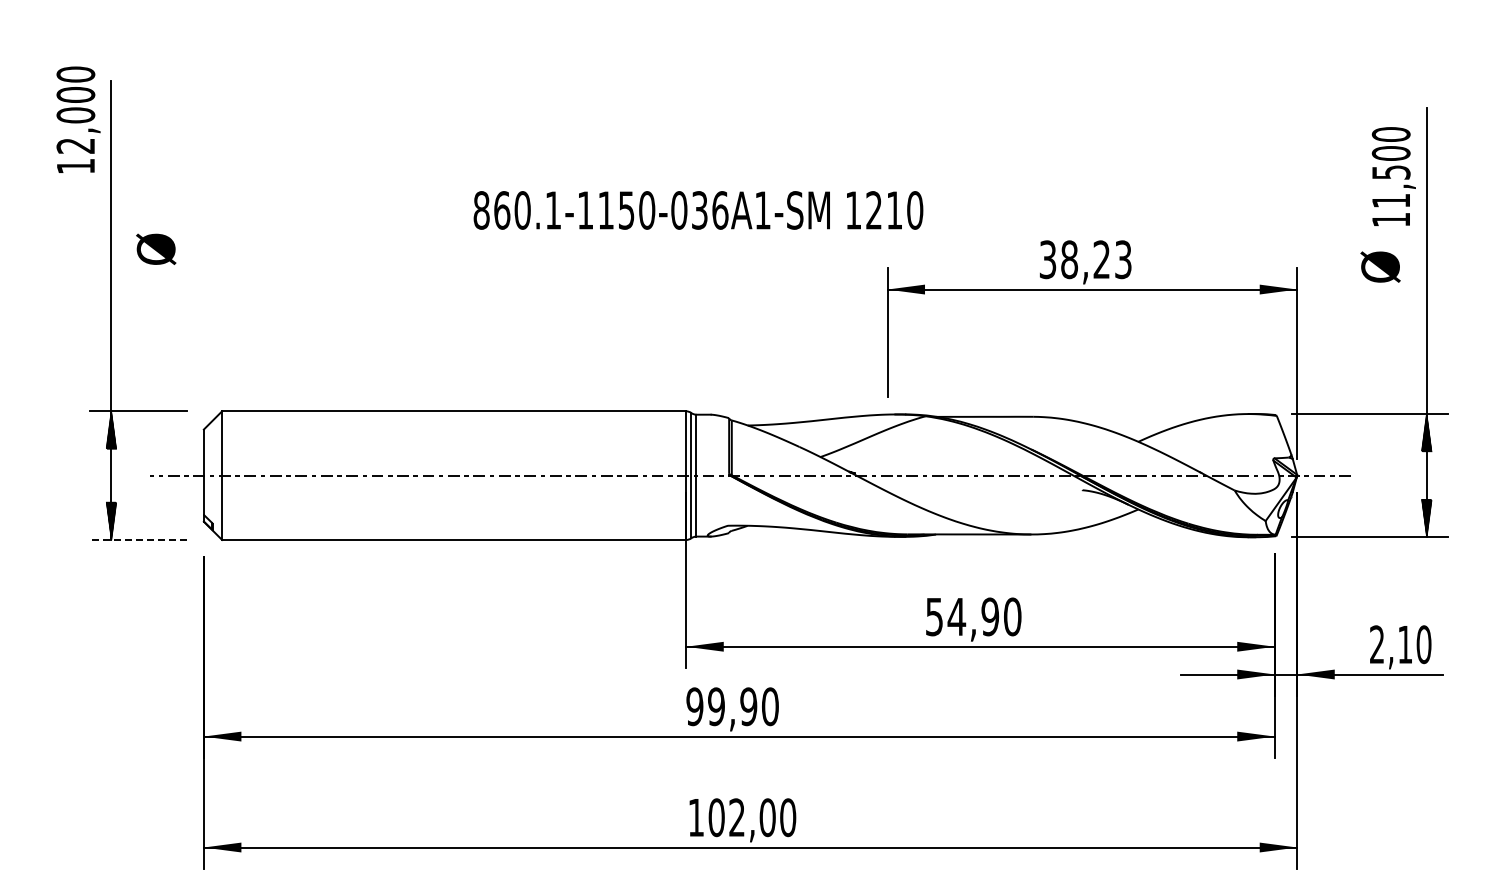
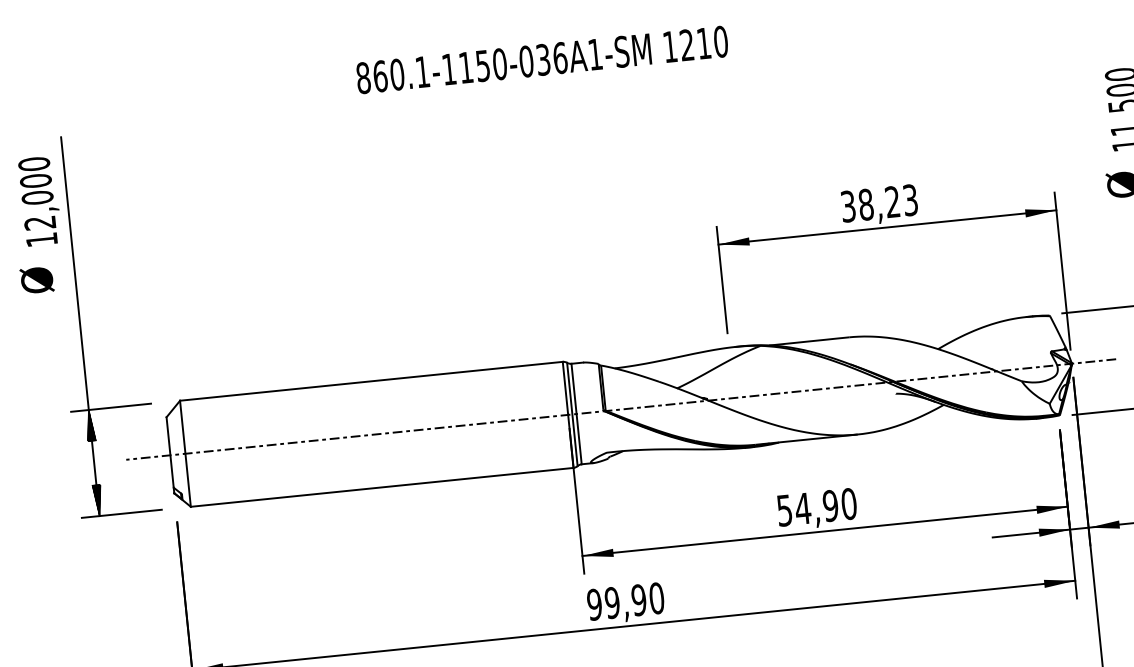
text: (78, 119) -> (40, 201), moved
text: (698, 210) -> (542, 60), moved
text: (156, 248) -> (37, 279), moved
line: (137, 539) -> (121, 513), dashed -> solid

